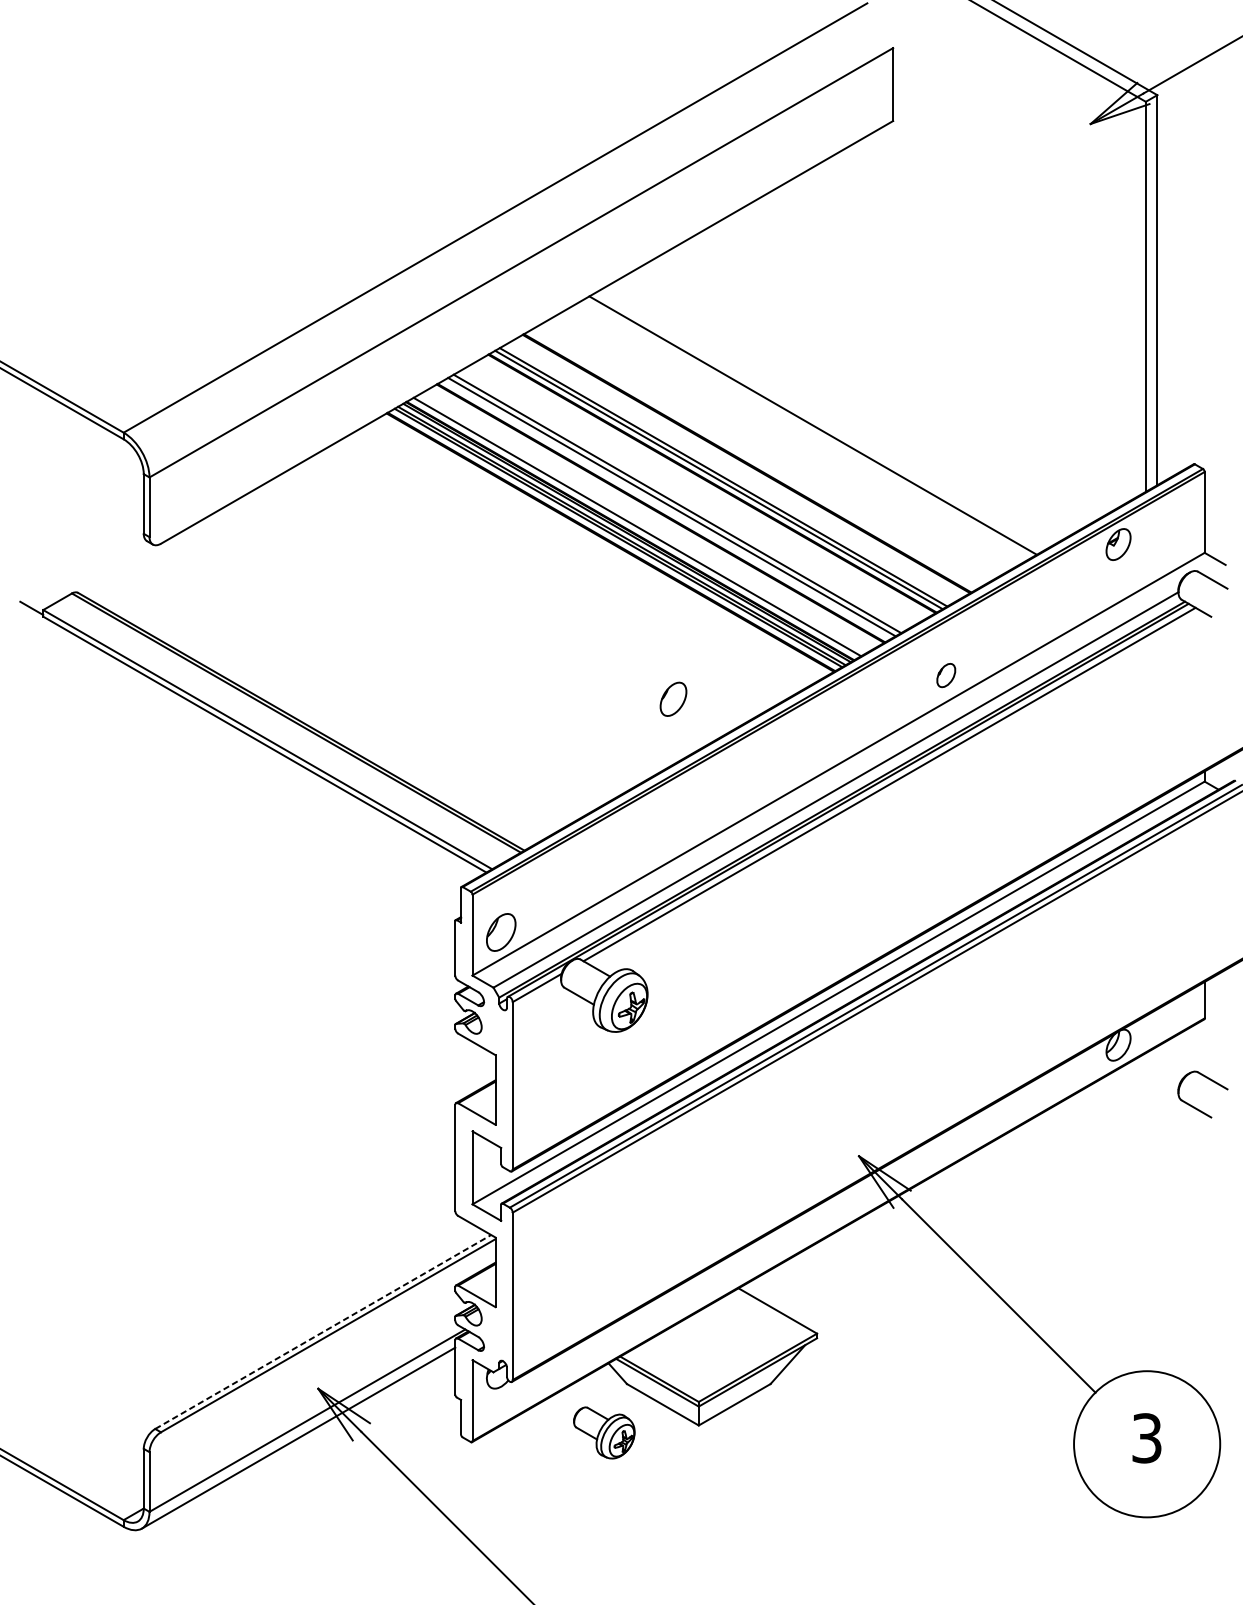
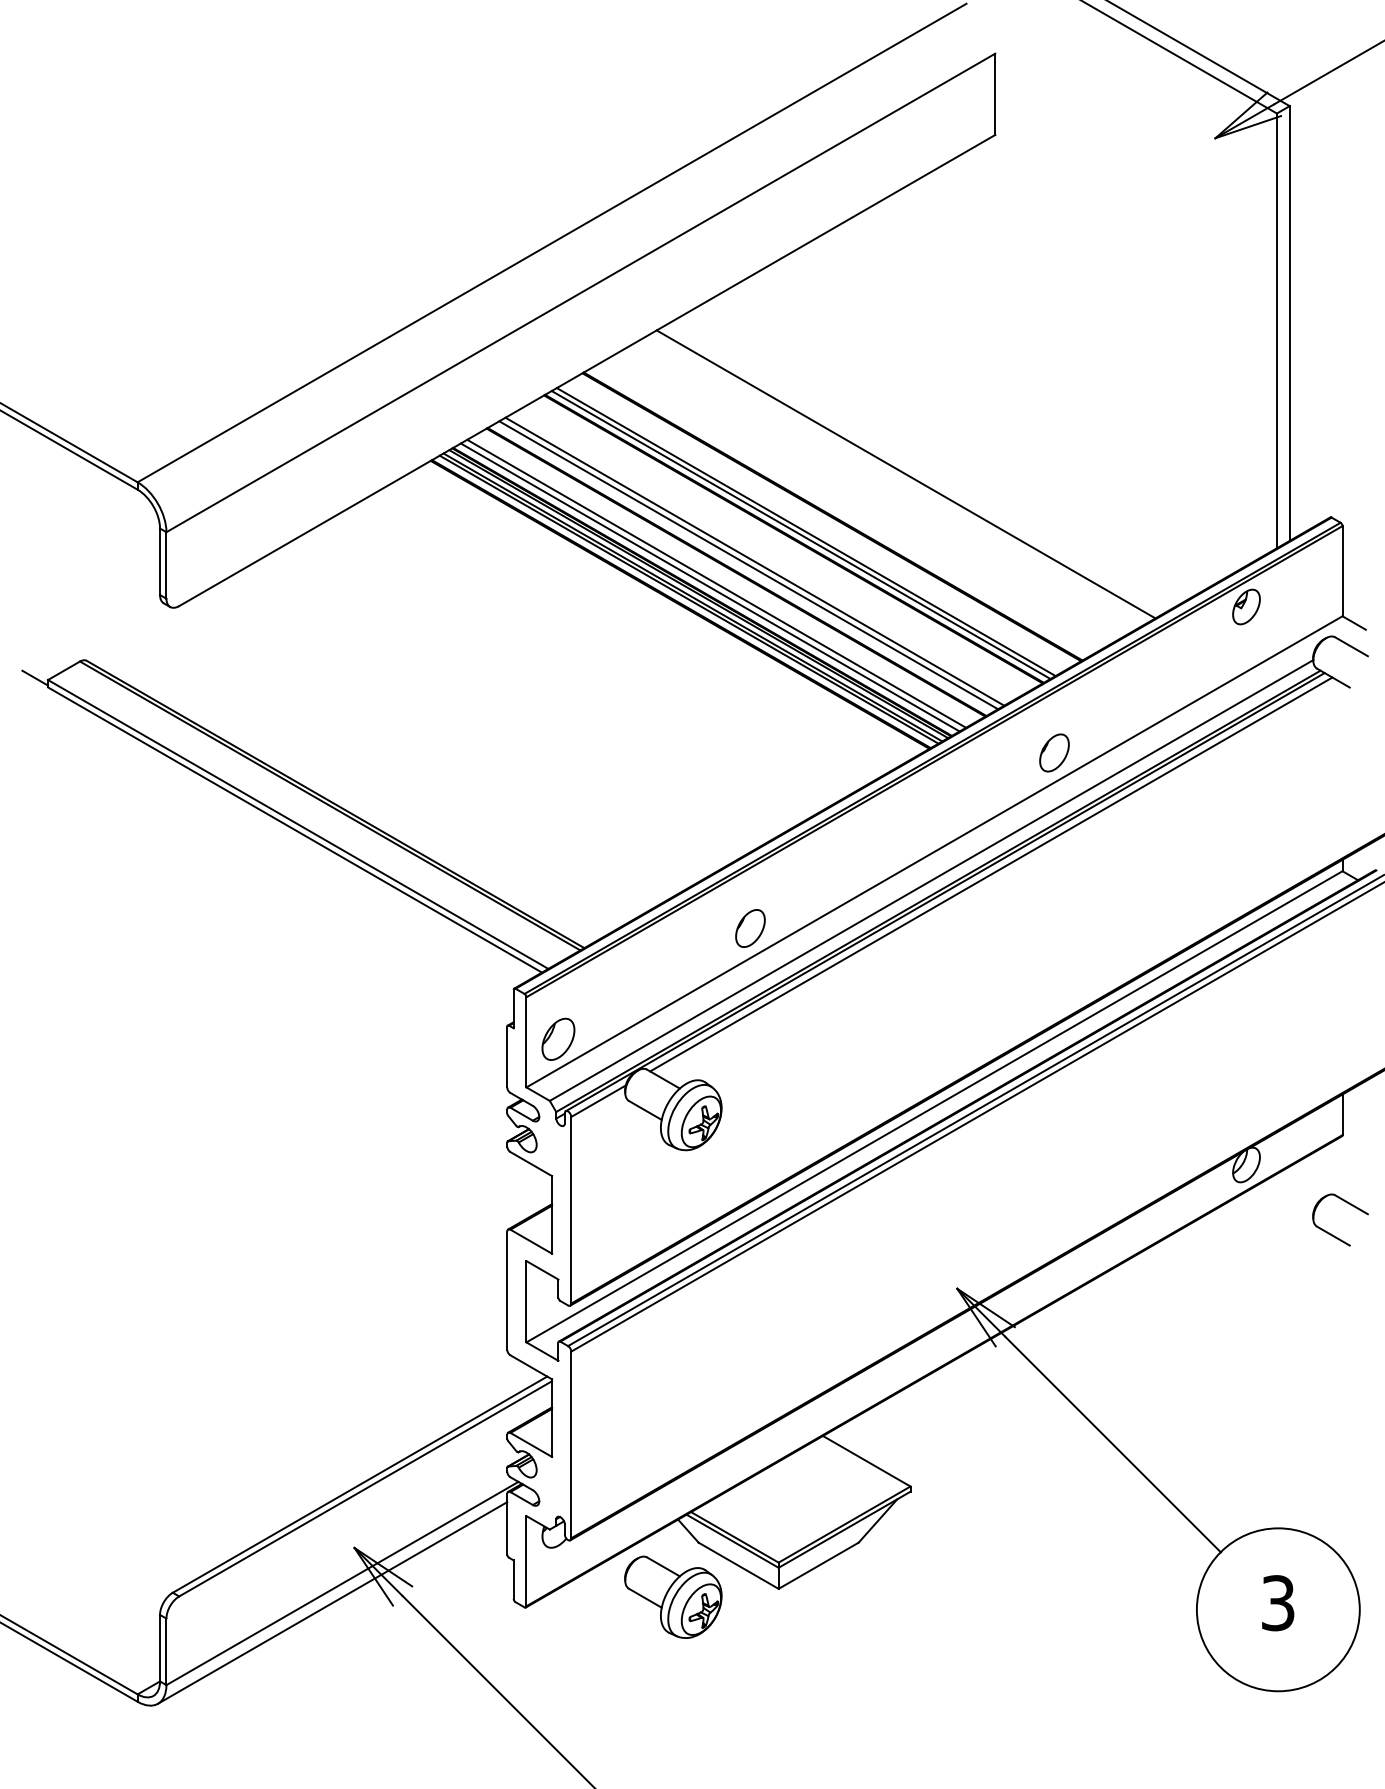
line: (643, 523) -> (716, 583), added
part: (946, 675) -> (1054, 752), size x1.43
part: (673, 699) -> (750, 928), moved
line: (323, 1331) -> (360, 1484), dashed -> solid
part: (604, 1432) -> (673, 1596), size x1.43

